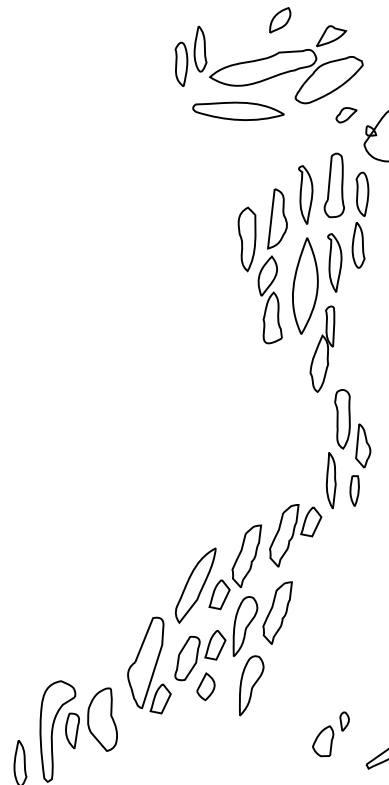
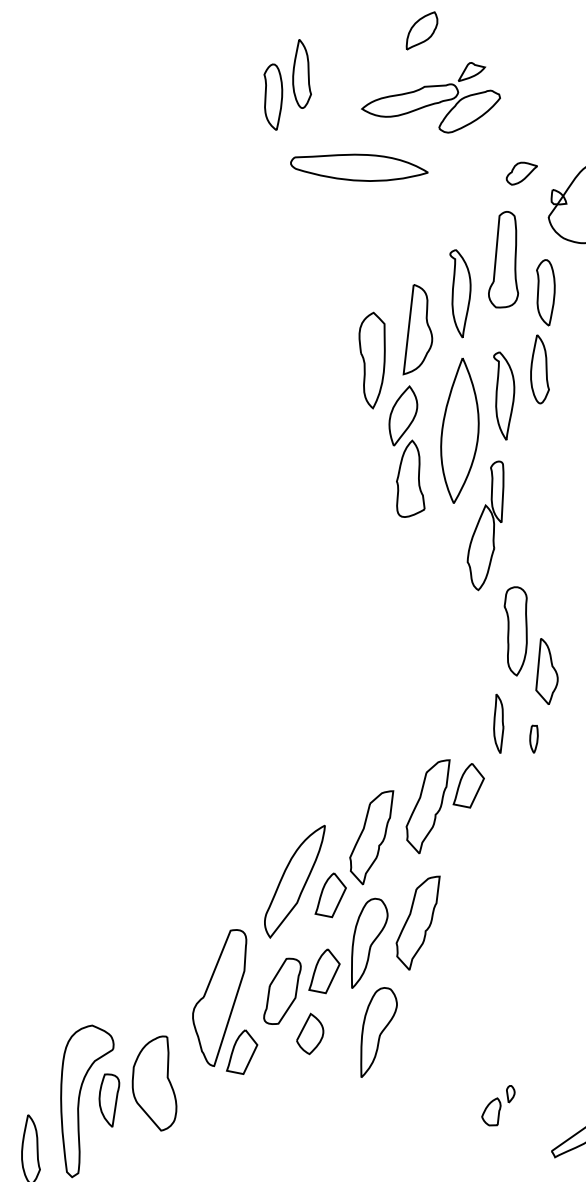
part: (285, 64) -> (429, 97), size x0.6
part: (333, 185) -> (502, 259), moved
part: (330, 480) -> (497, 723), size x0.7
part: (354, 490) -> (533, 738), size x0.6
part: (330, 734) -> (497, 1105), size x0.6

